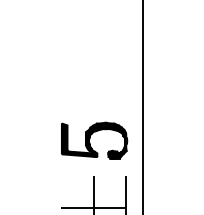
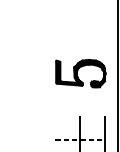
part: (94, 140) -> (80, 73), moved
line: (93, 208) -> (80, 140), solid -> dashed

